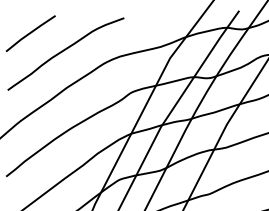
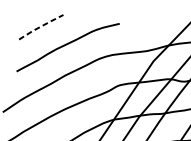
line: (30, 32) -> (41, 26), solid -> dashed

